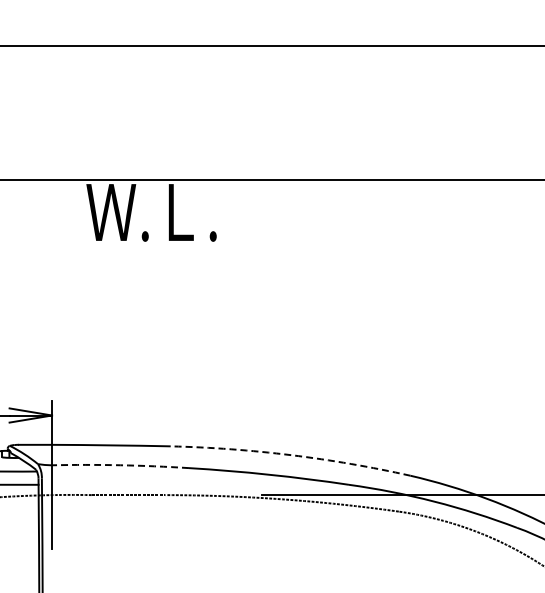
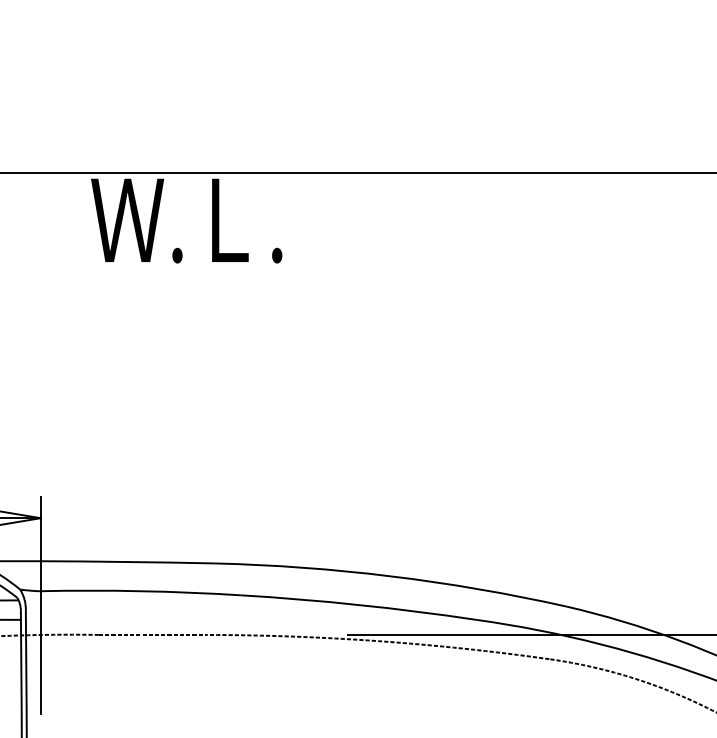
arc: (291, 455) -> (391, 576), dashed -> solid
arc: (120, 465) -> (141, 591), dashed -> solid

